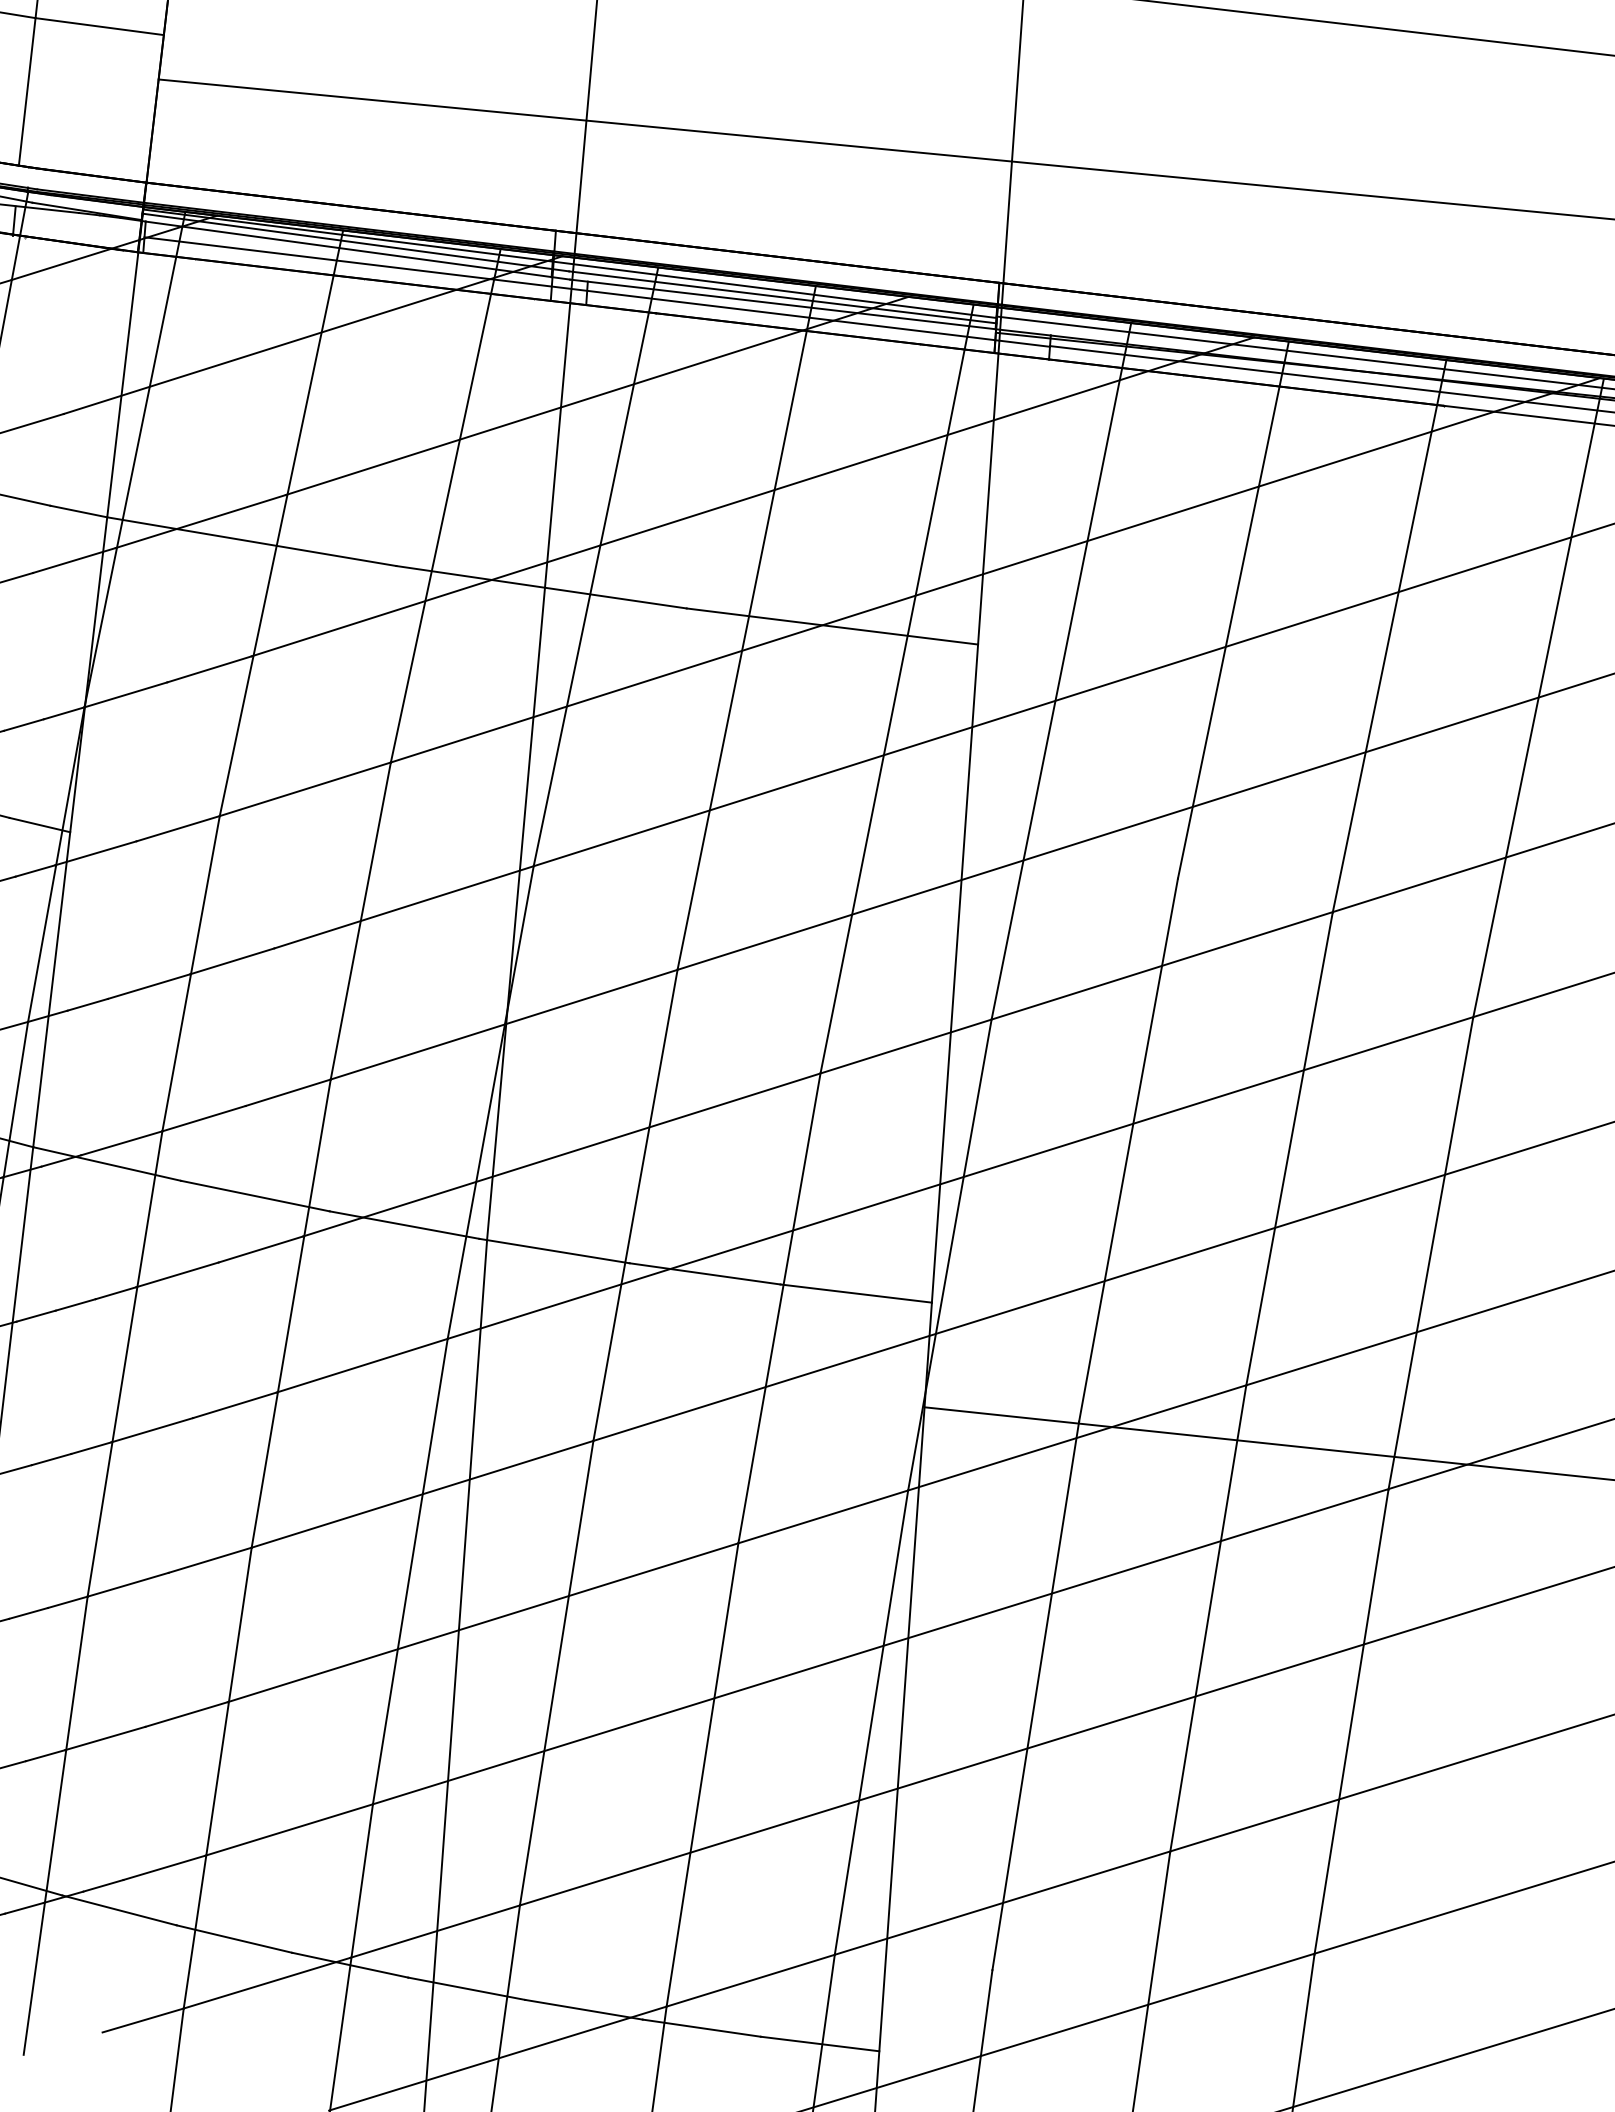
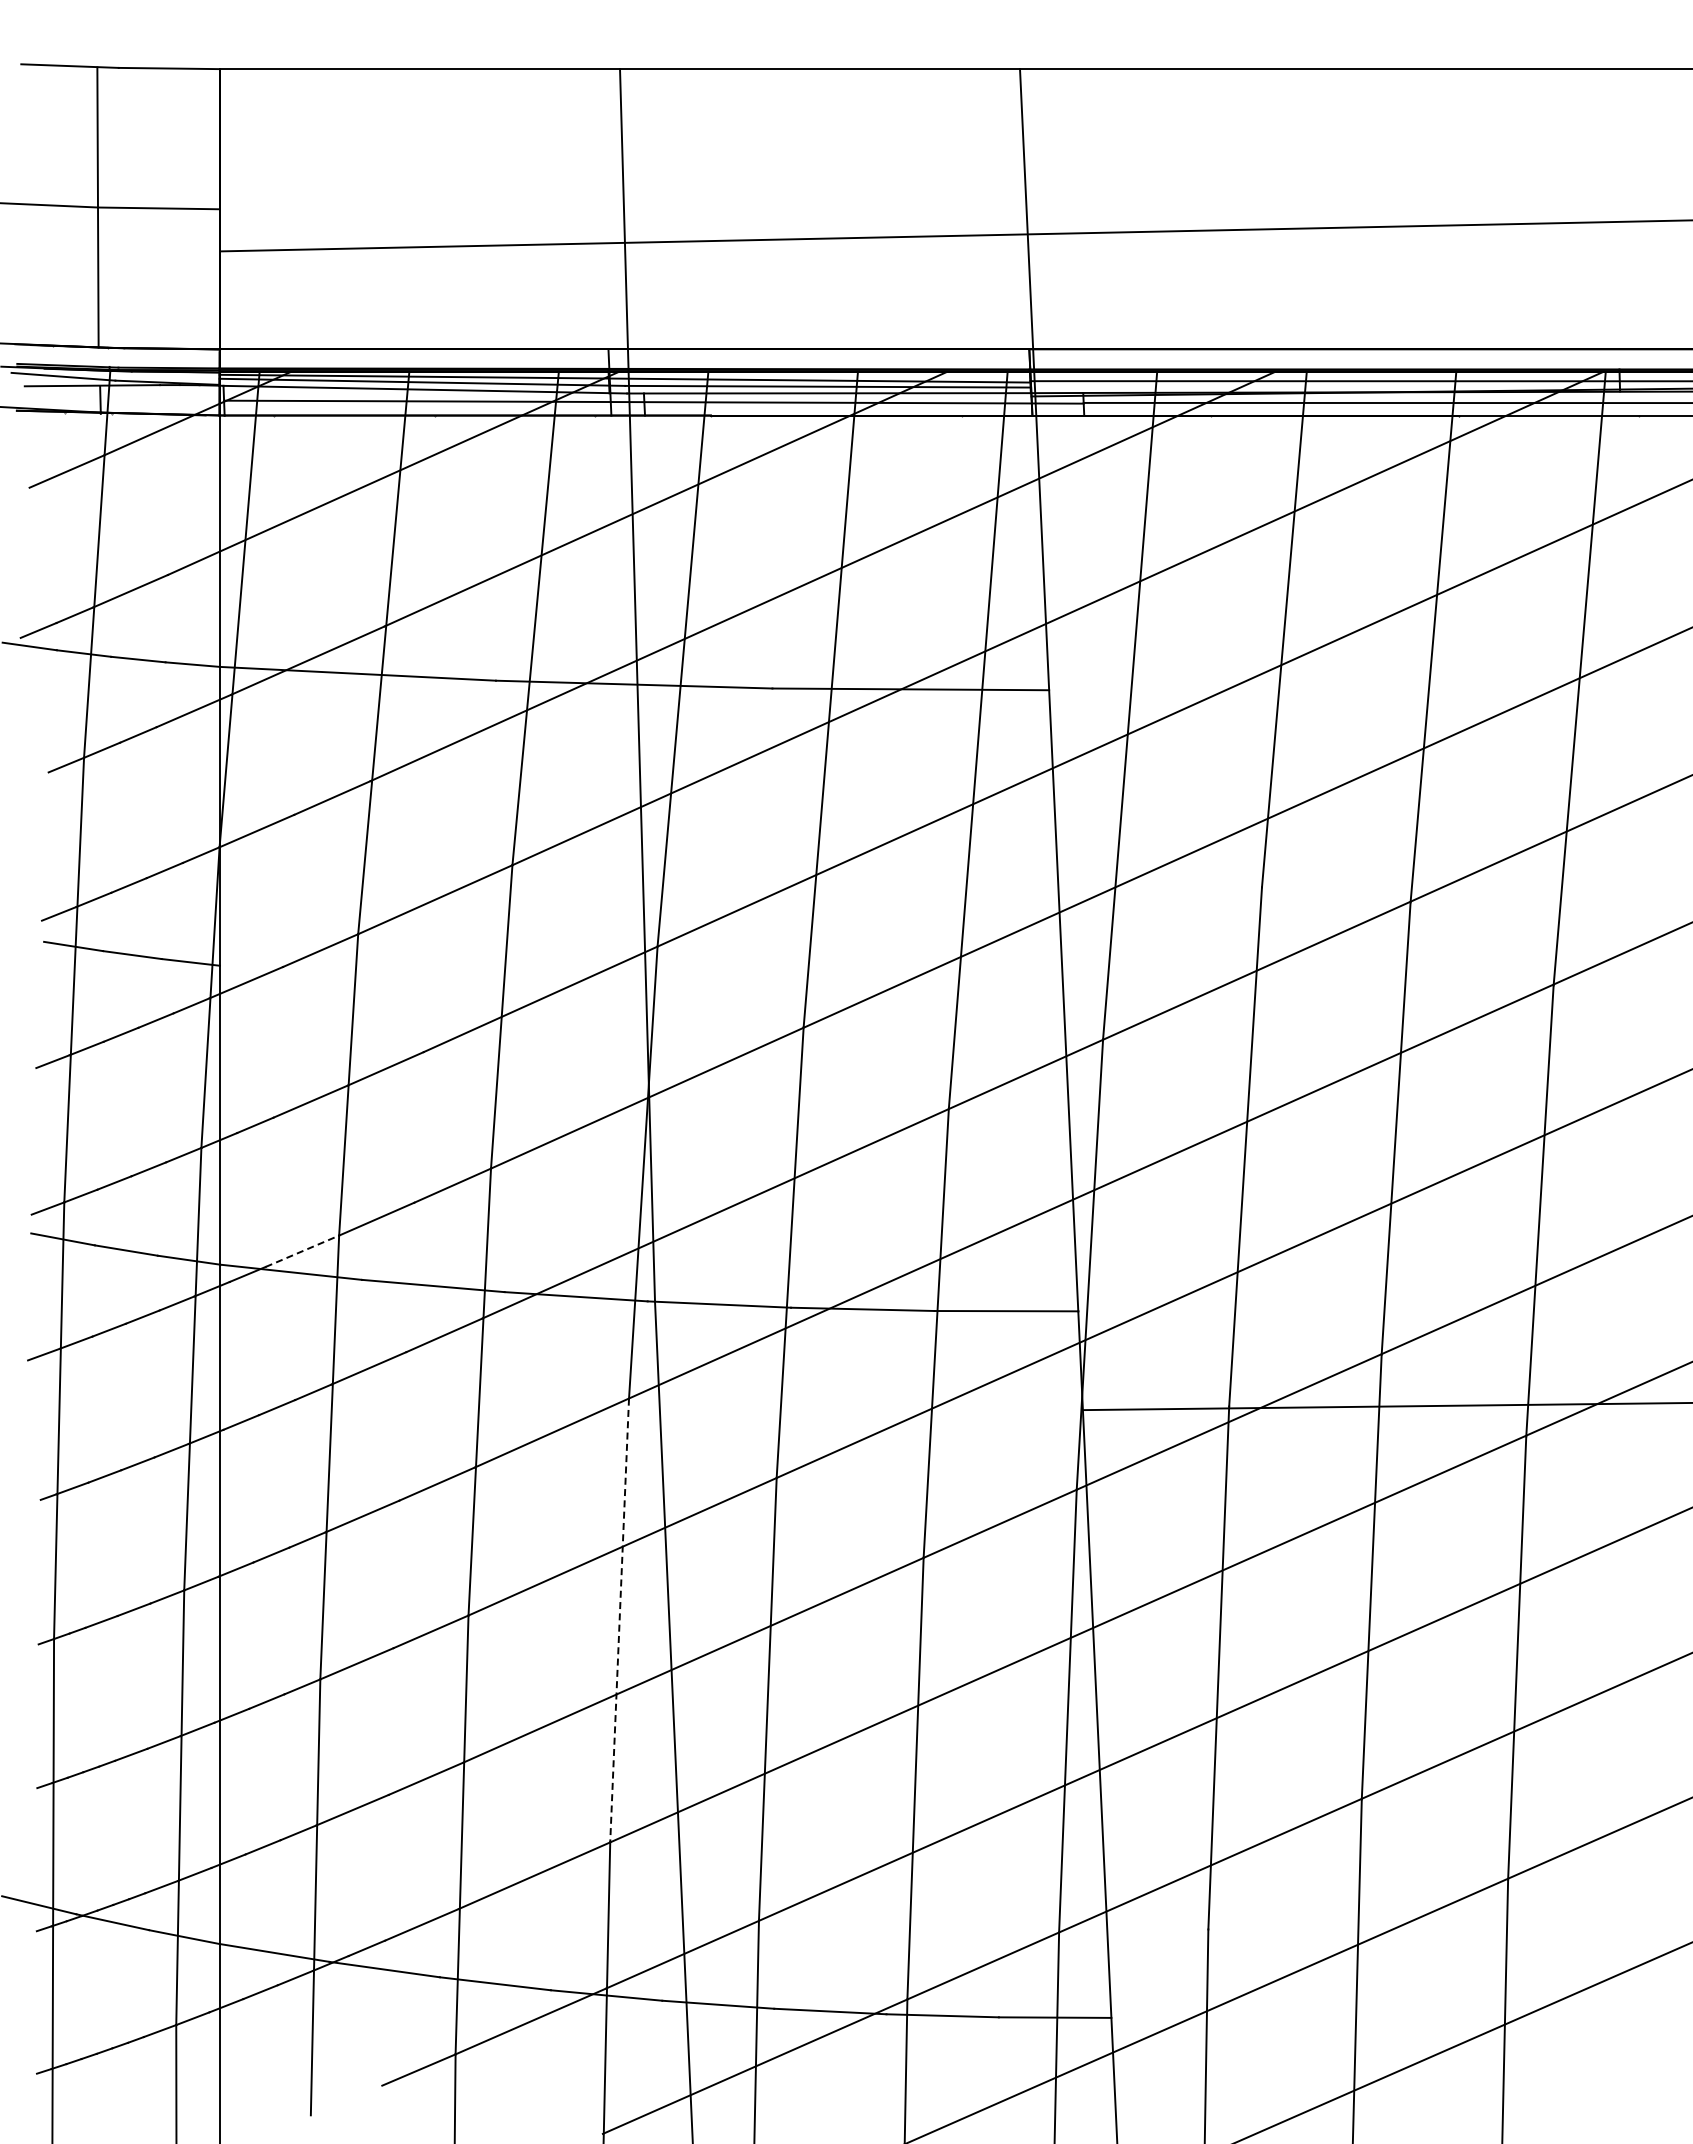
line: (121, 1143) -> (302, 1251), solid -> dashed
line: (410, 1572) -> (619, 1621), solid -> dashed

